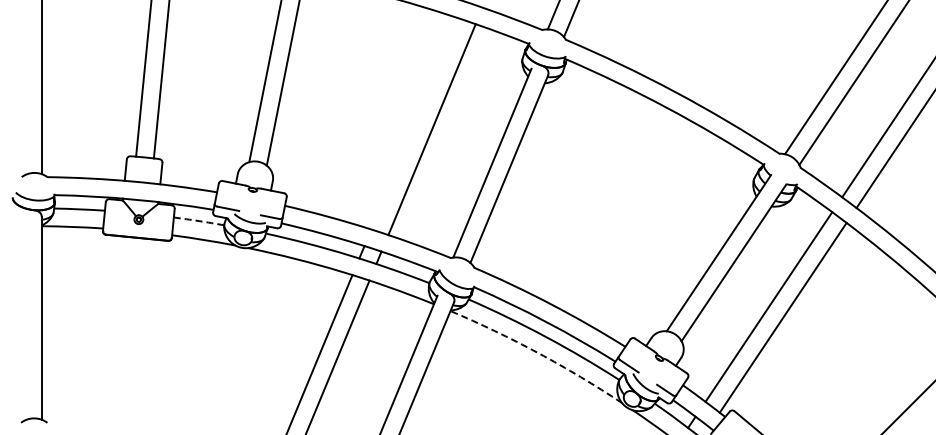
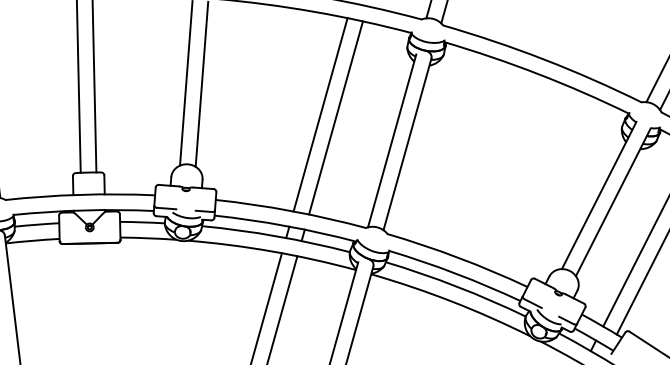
line: (414, 123) -> (320, 114), added
arc: (199, 221) -> (142, 222), dashed -> solid
arc: (538, 353) -> (452, 301), dashed -> solid

